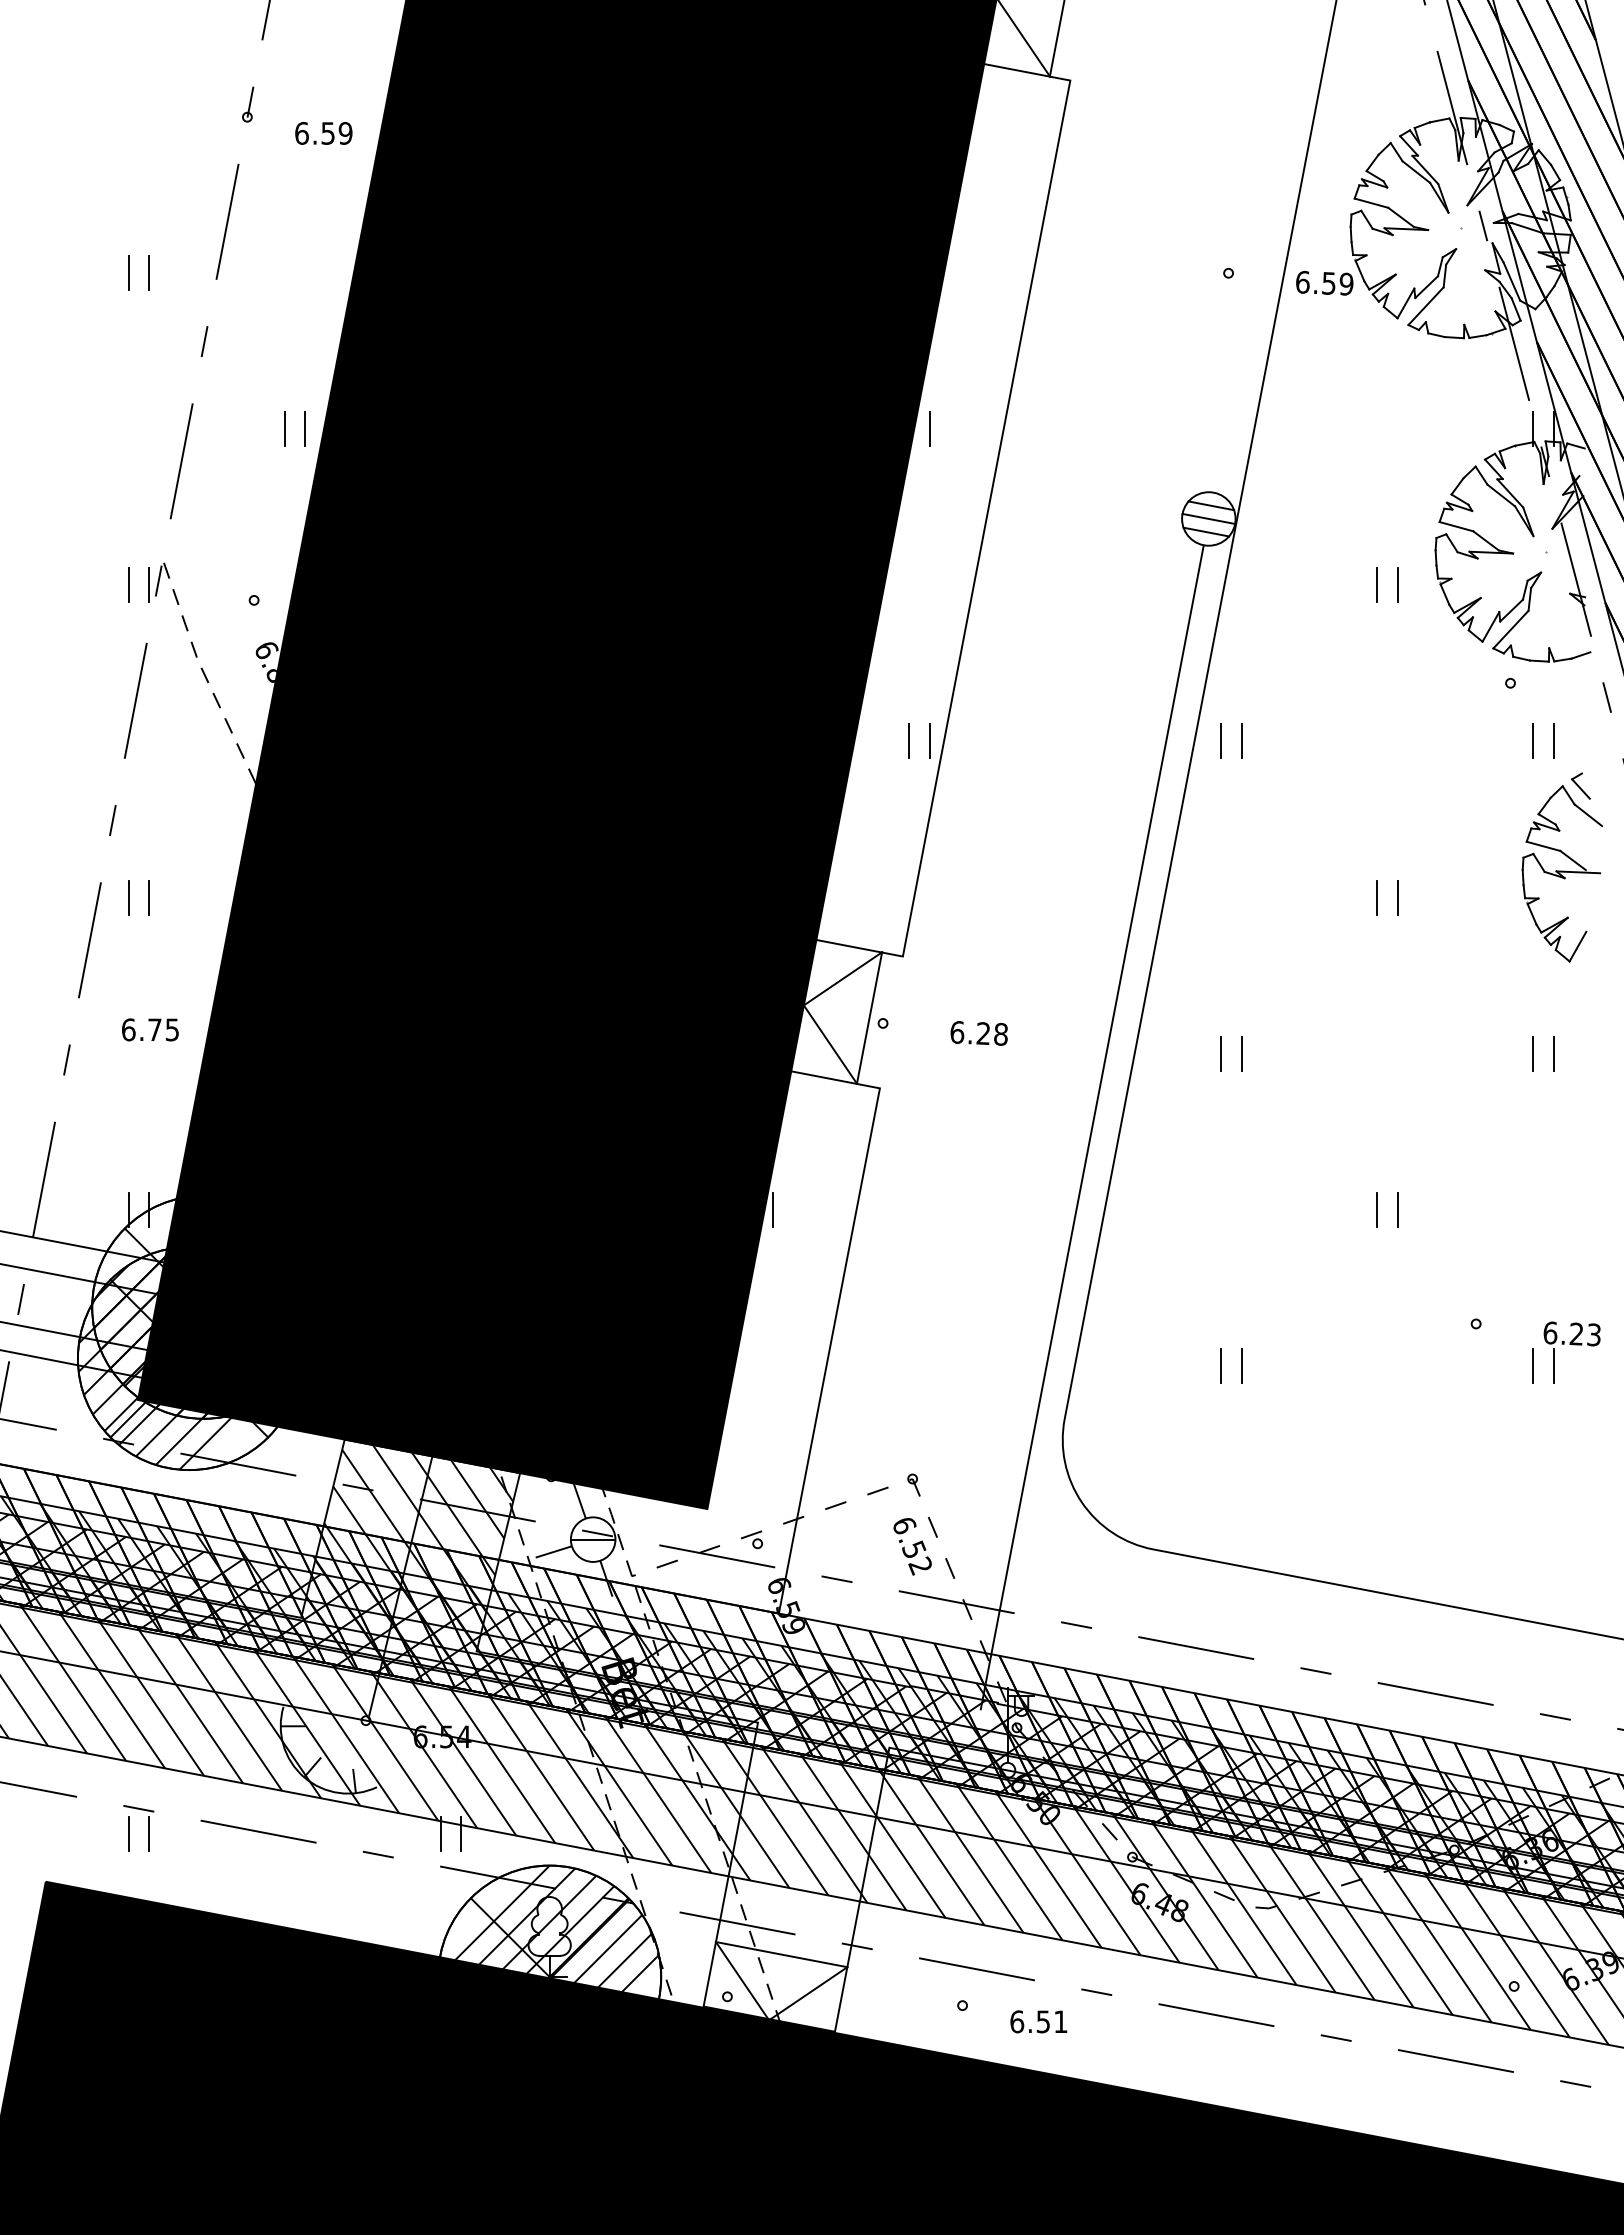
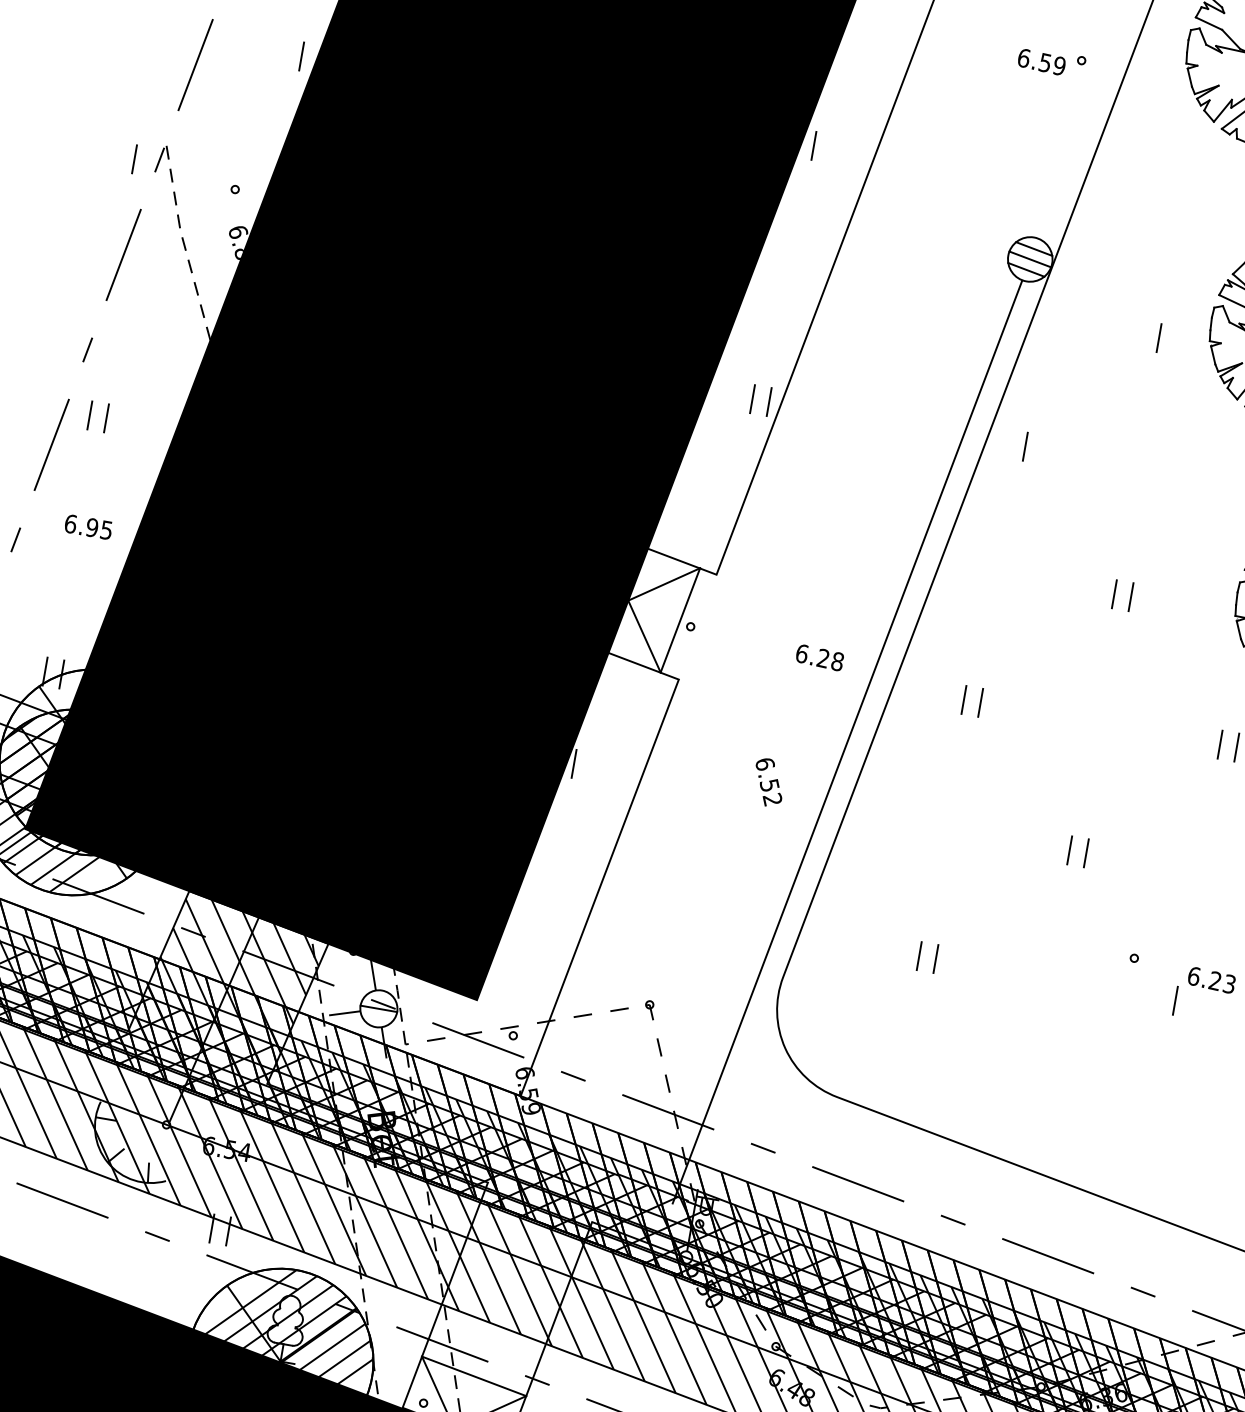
text: (1324, 282) -> (1041, 61), moved
line: (284, 428) -> (284, 52), removed
line: (149, 585) -> (151, 162), removed
line: (1397, 585) -> (1175, 341), removed
line: (1221, 741) -> (1008, 443), removed
text: (154, 1029) -> (91, 527), 6.75 -> 6.95
text: (978, 1033) -> (819, 657), moved
line: (1553, 1365) -> (1191, 1003), removed
text: (912, 1546) -> (768, 782), moved

